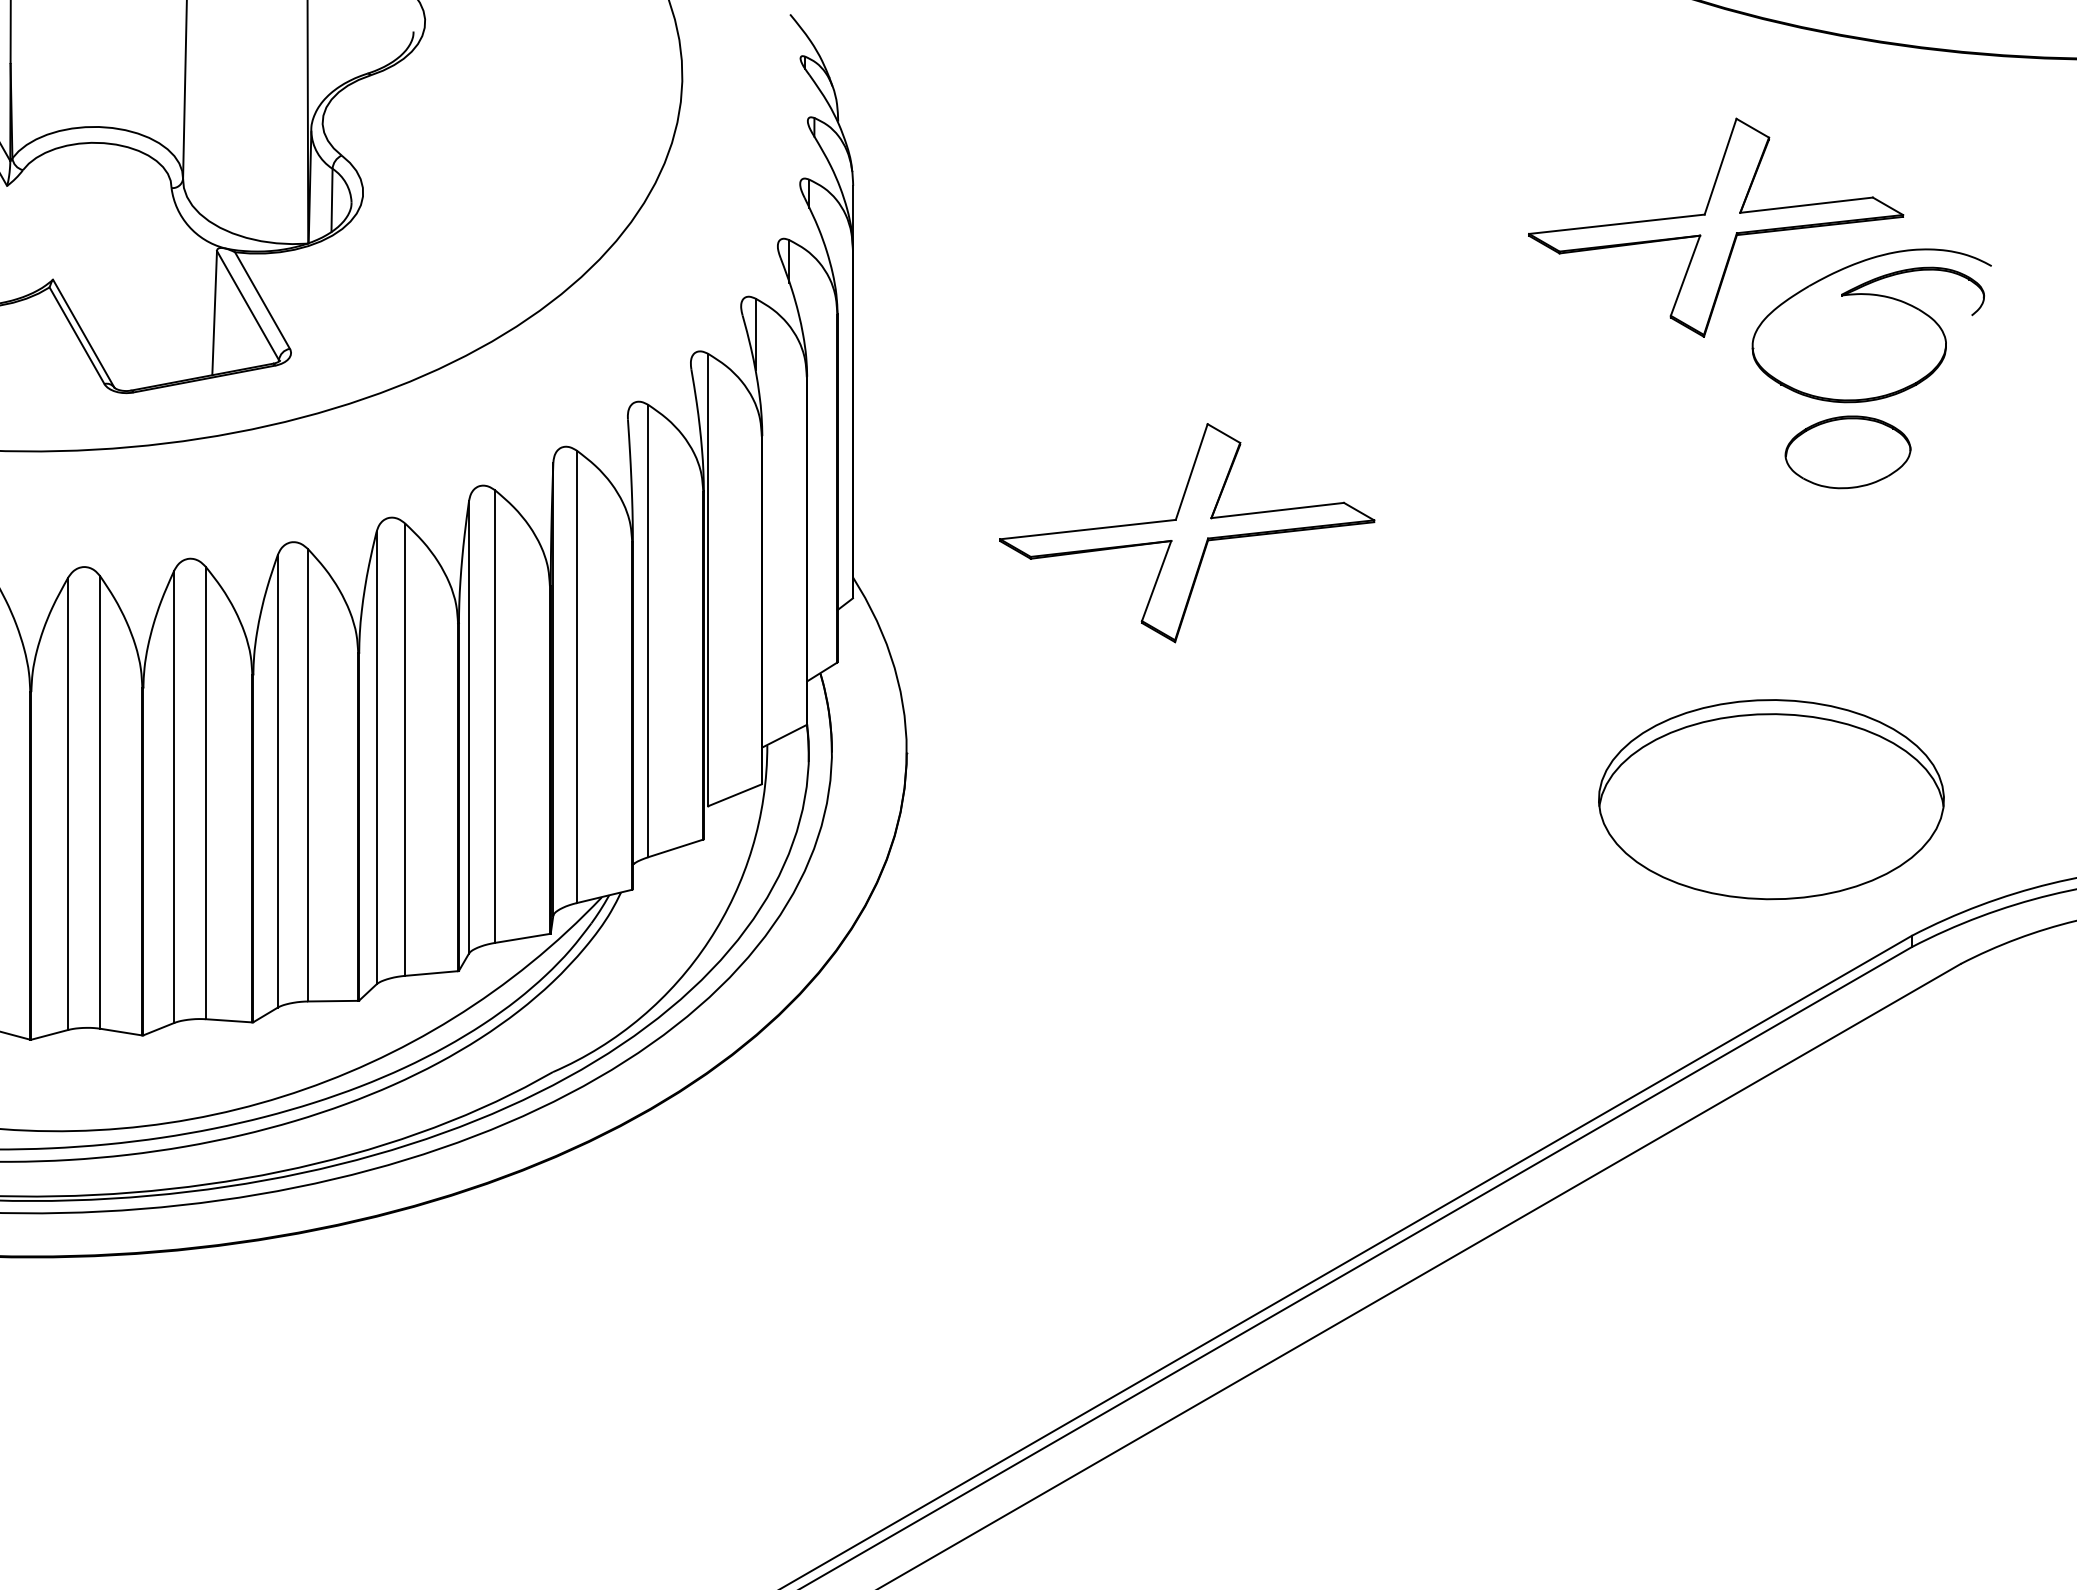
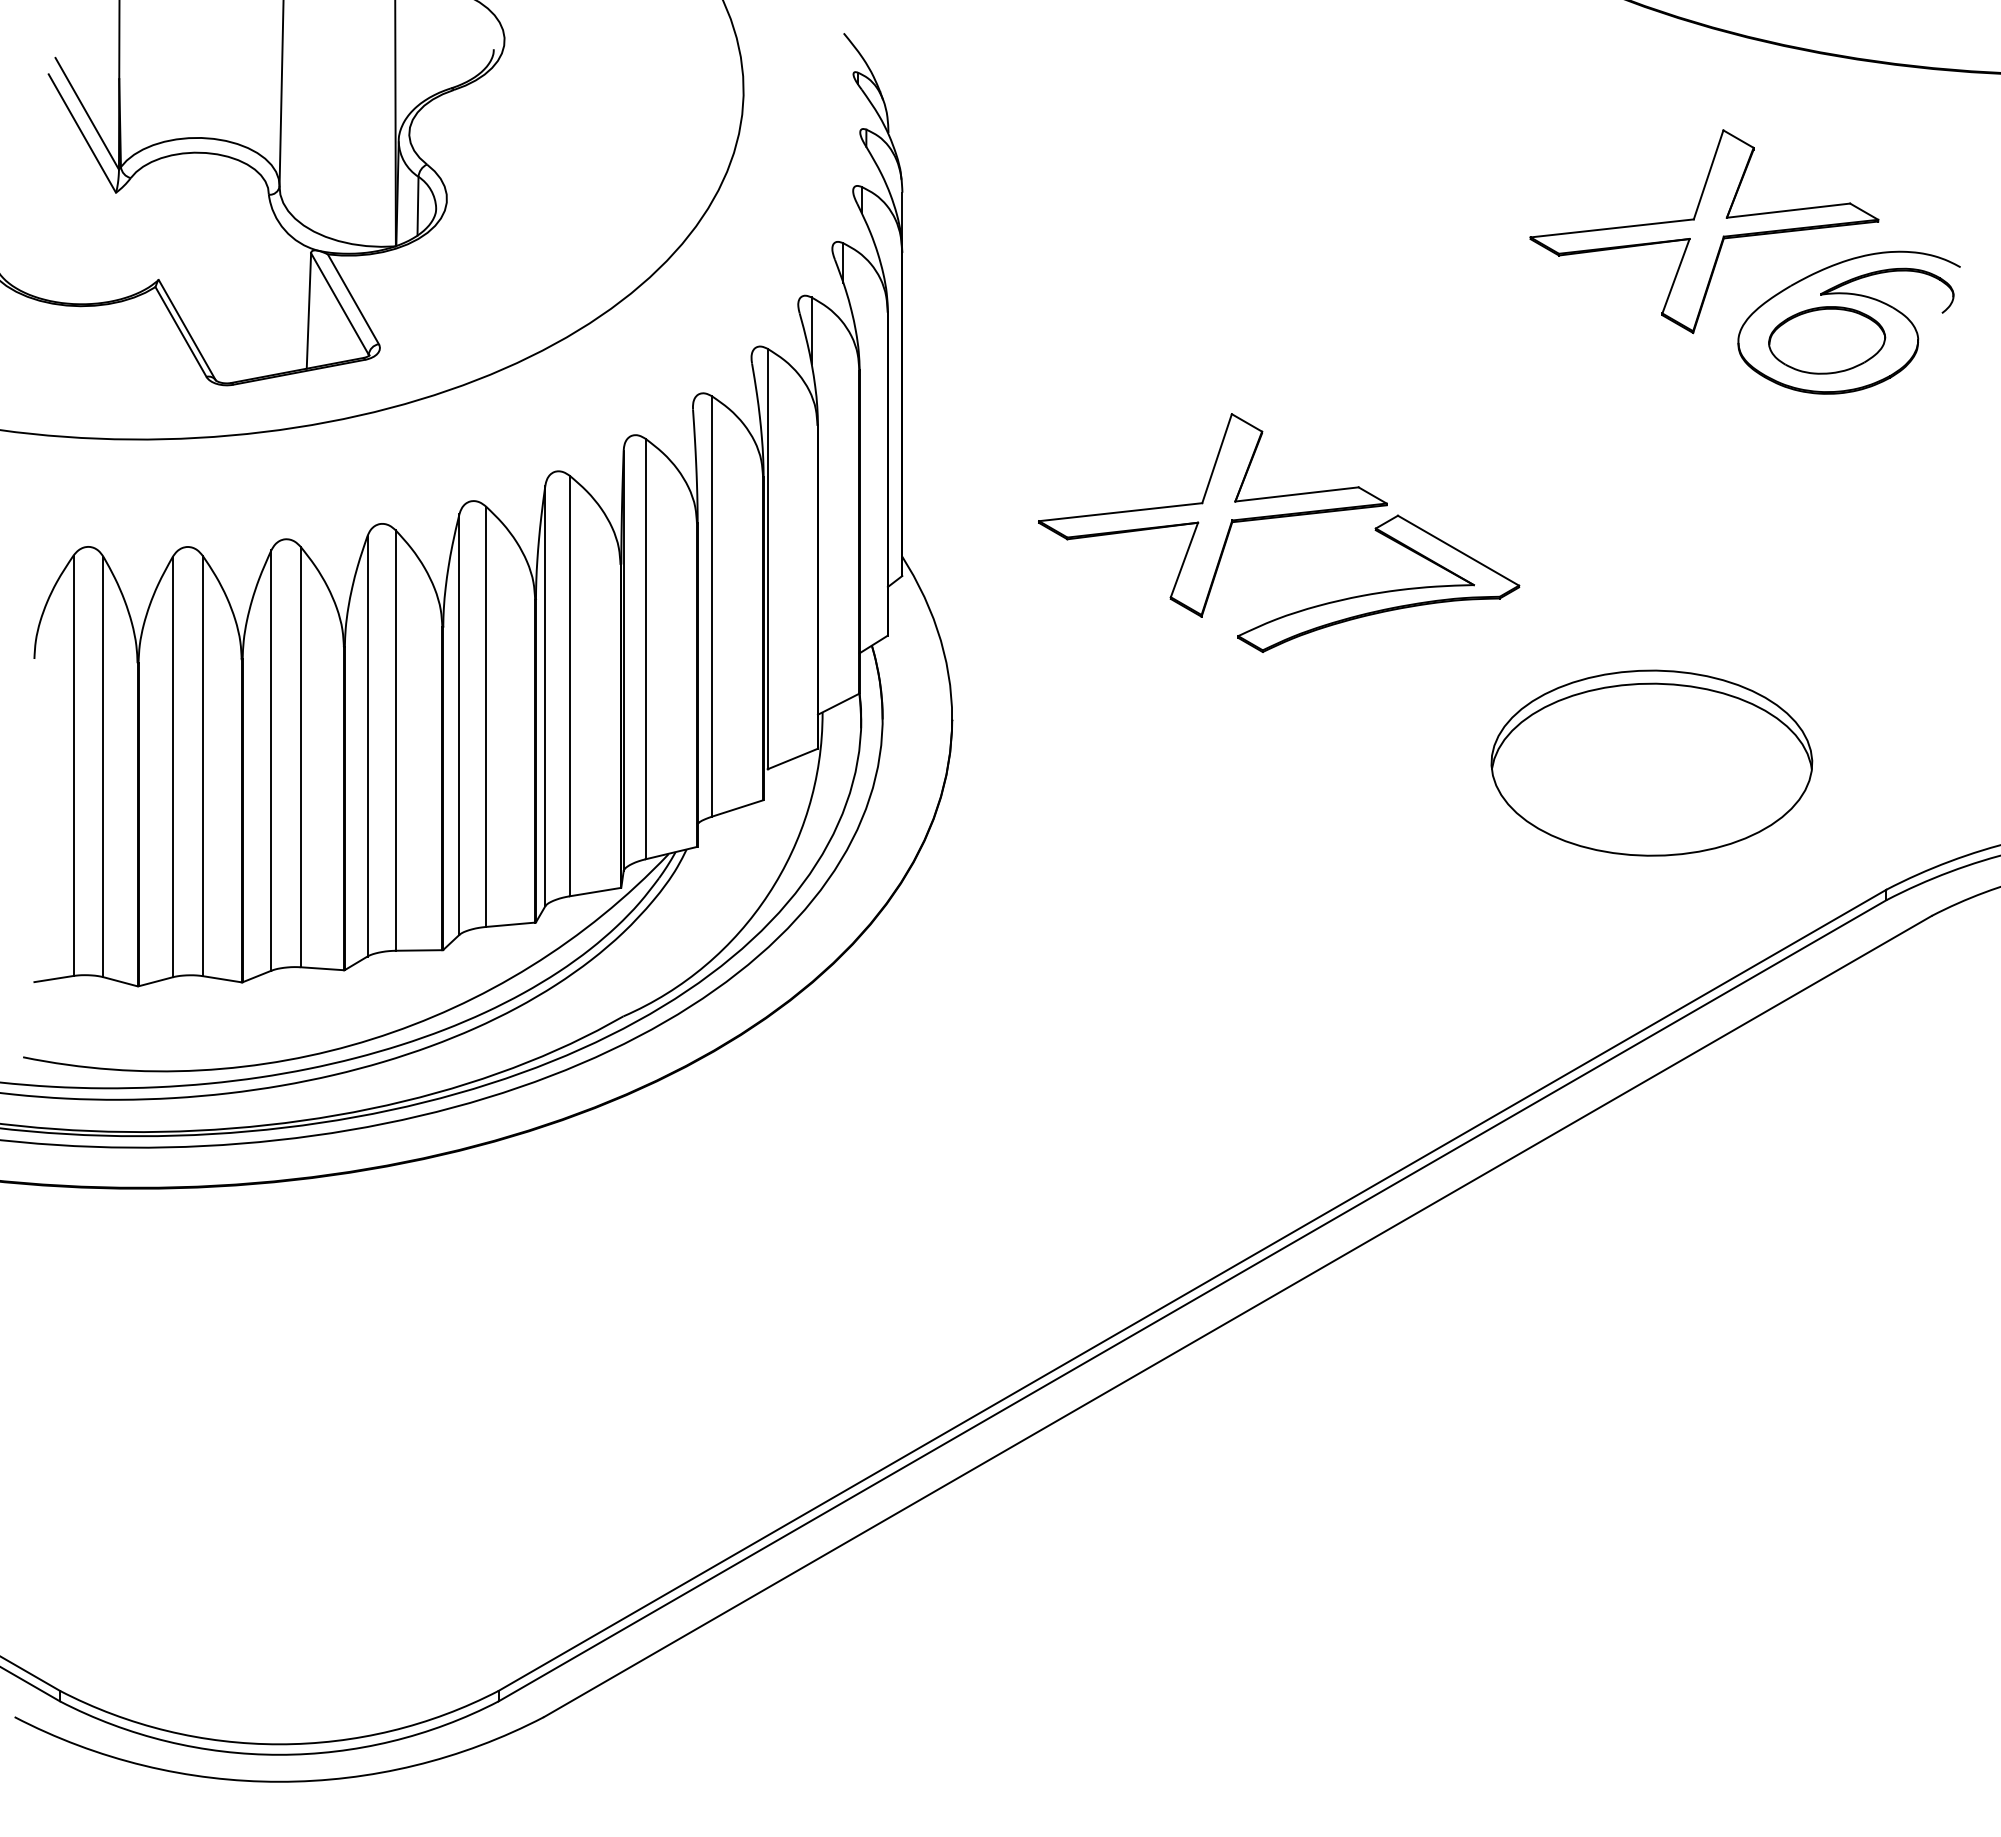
part: (1848, 452) -> (1827, 340), moved
part: (1367, 614) -> (1380, 591), added
part: (1771, 798) -> (1651, 762), moved

